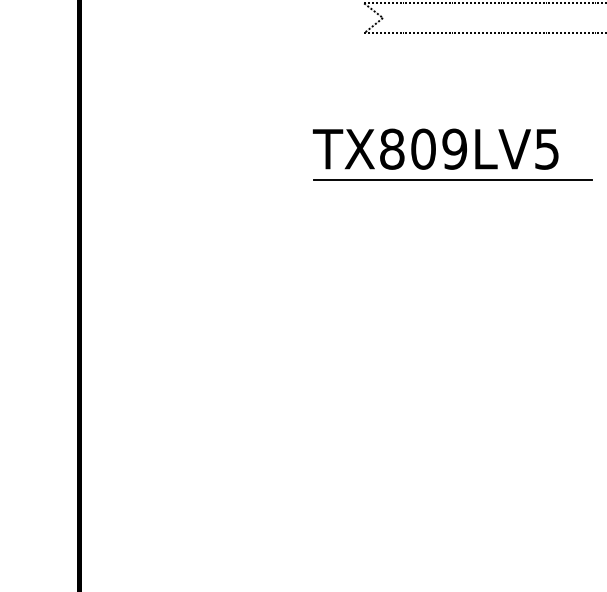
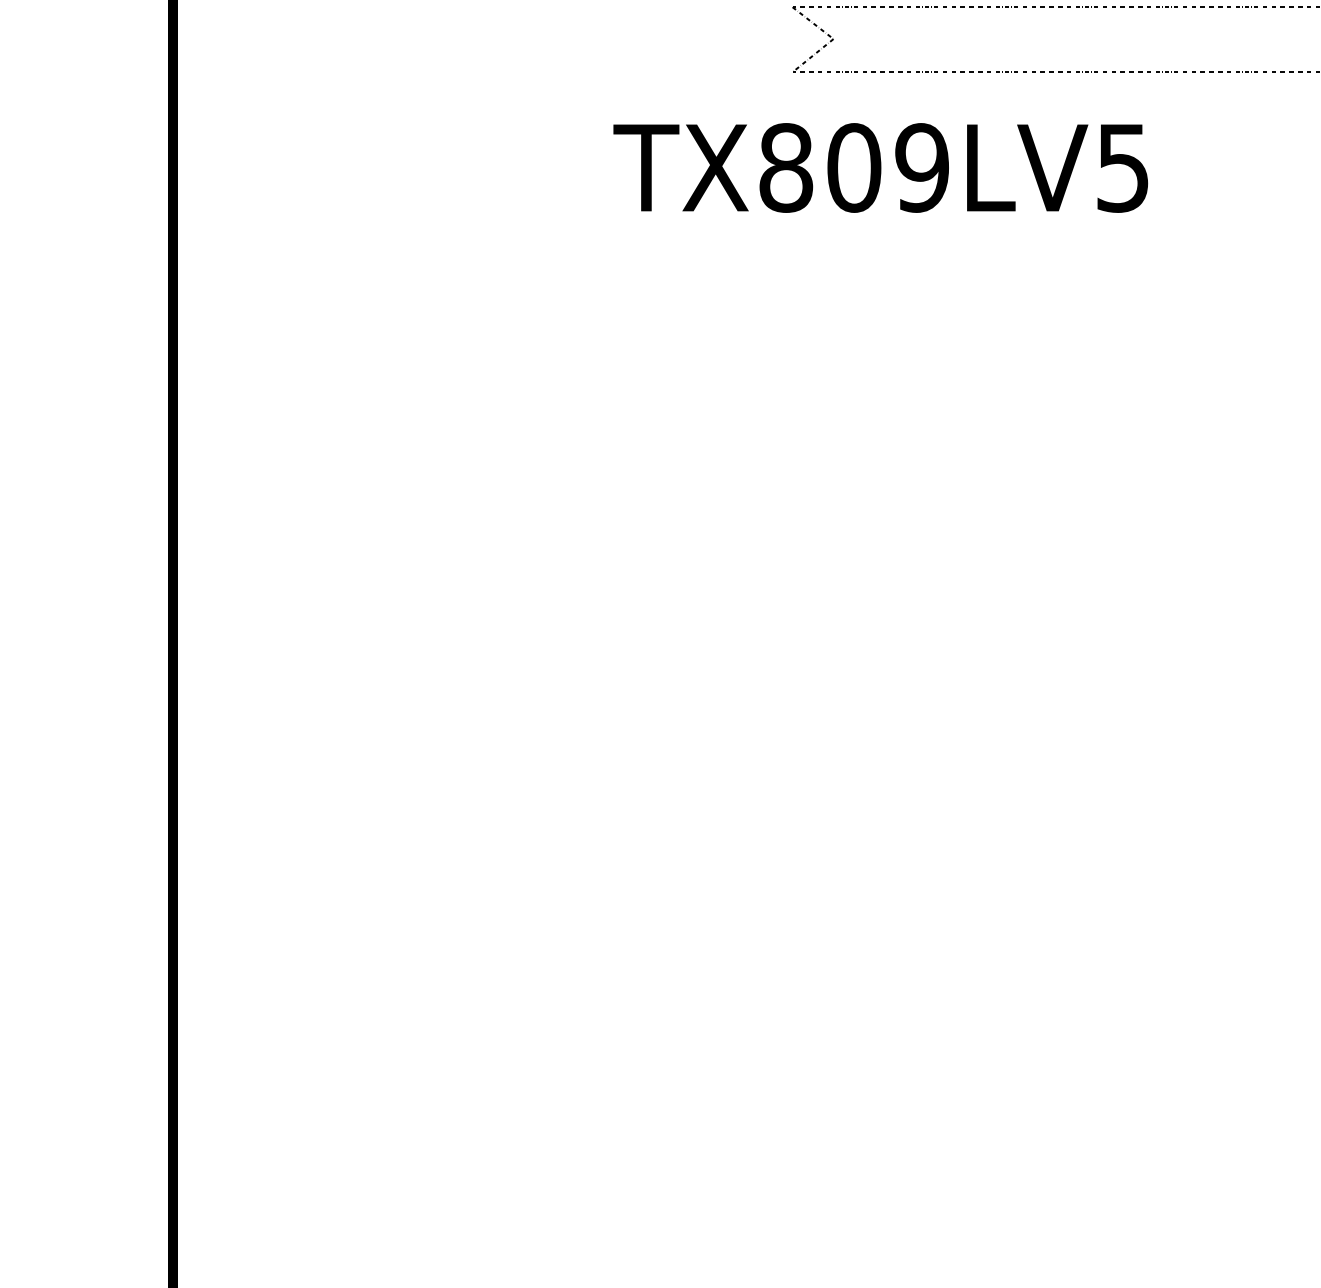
text: (435, 148) -> (880, 166), moved
line: (452, 179) -> (984, 390), removed

